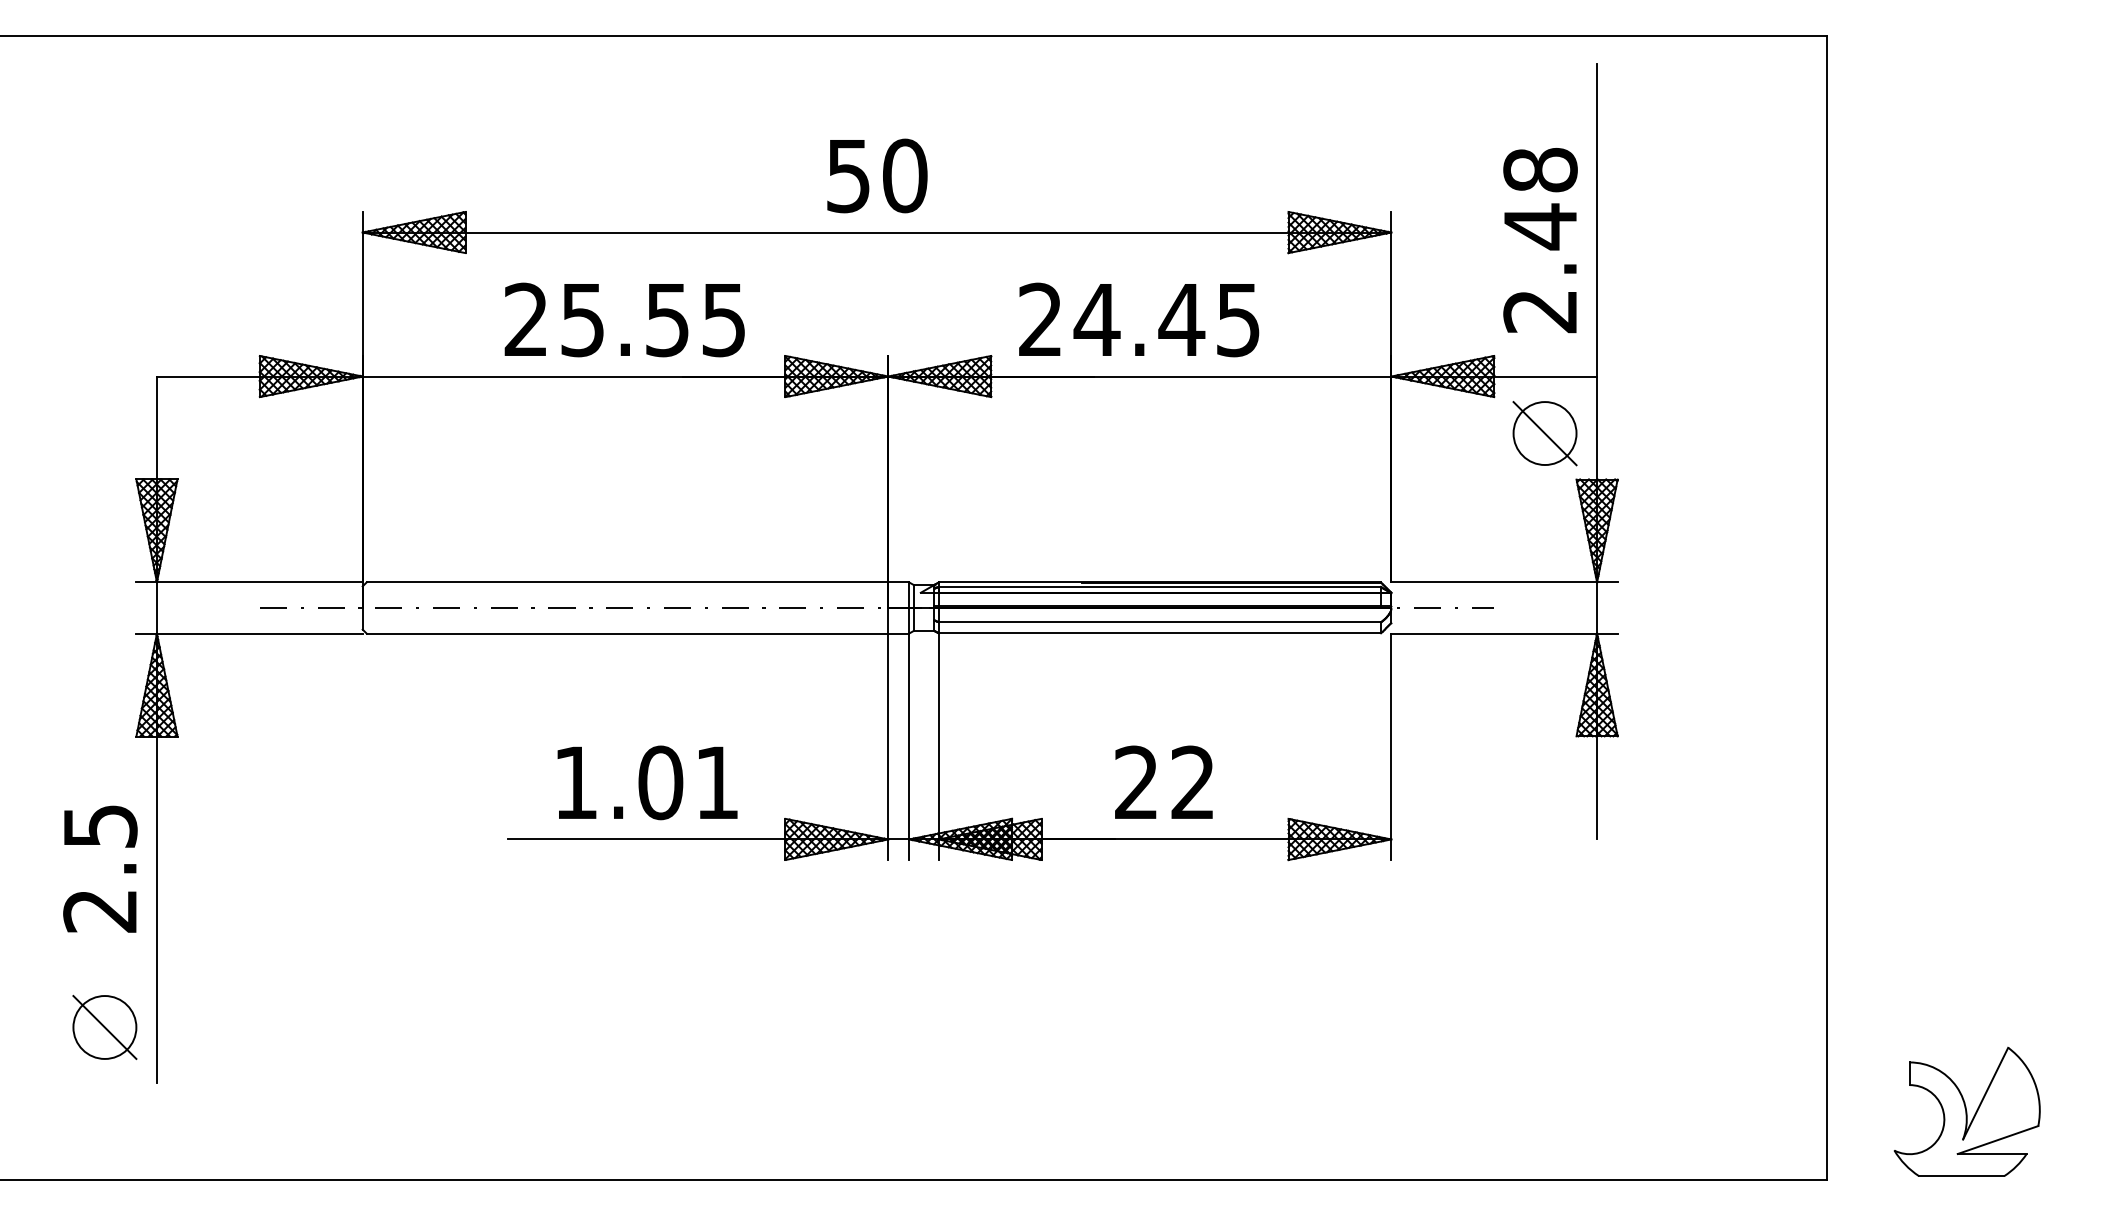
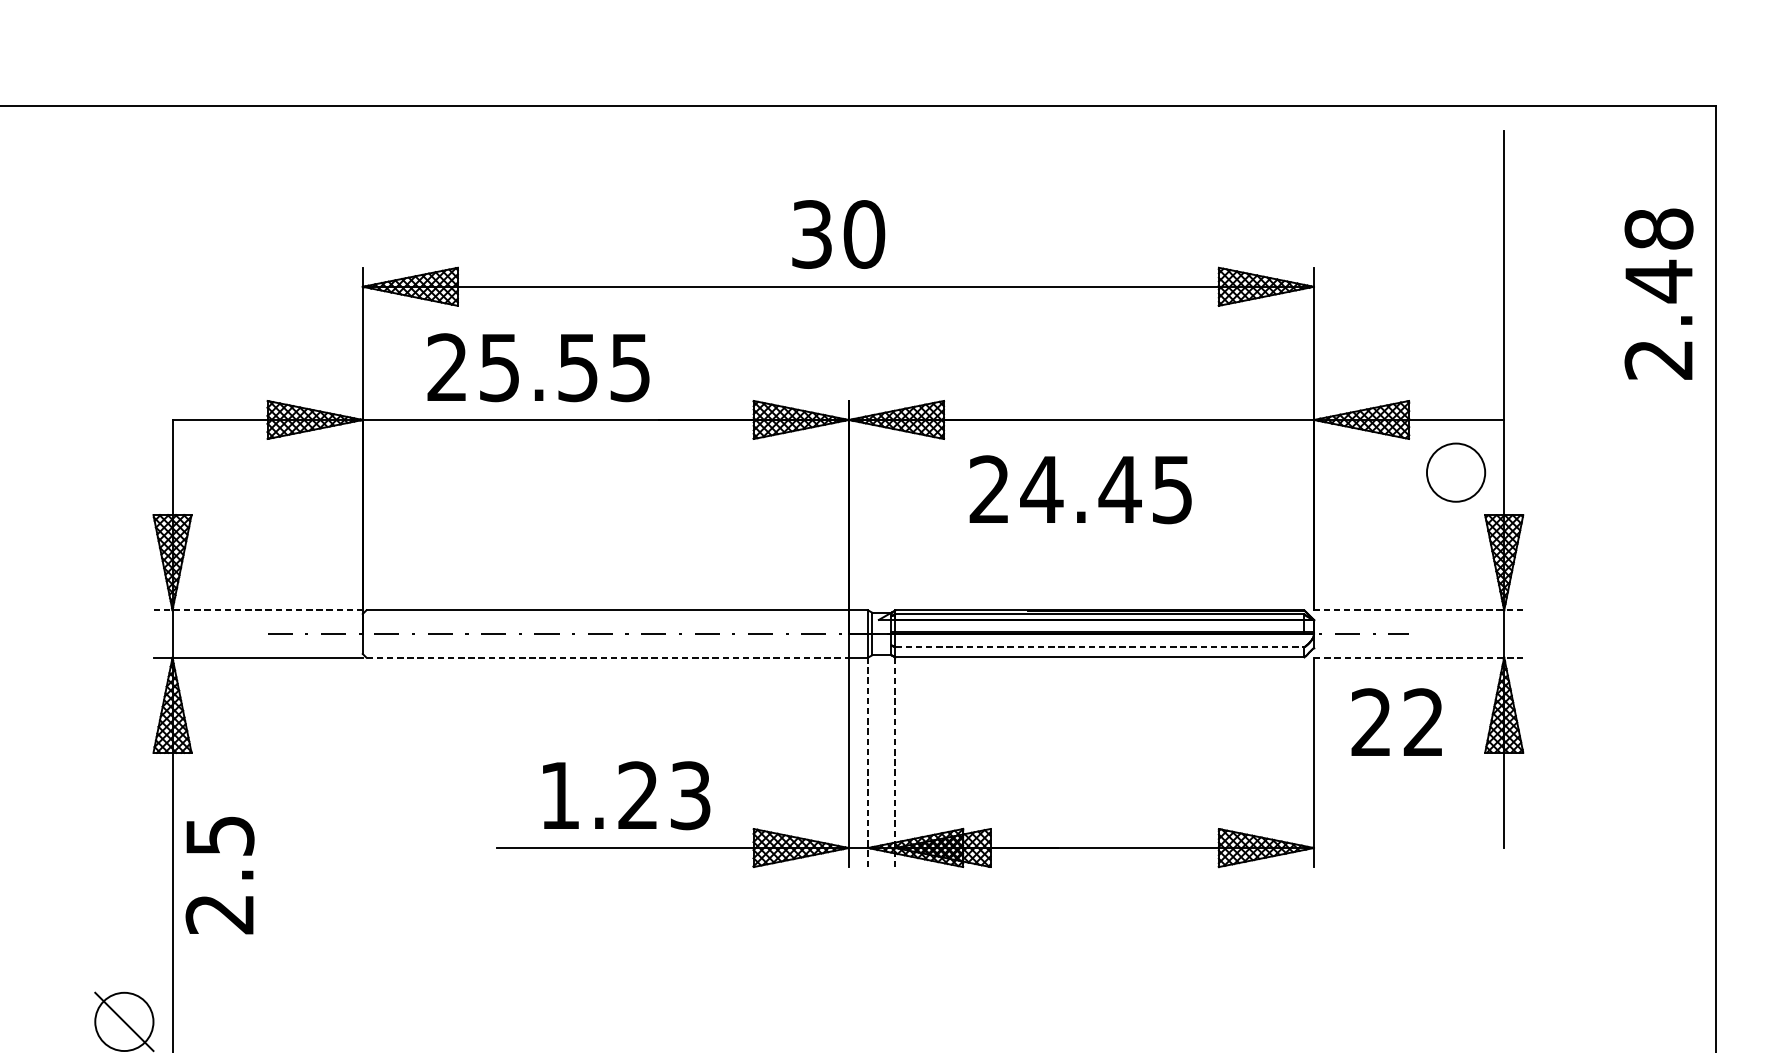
text: (848, 175) -> (811, 234), 50 -> 30
text: (1540, 240) -> (1659, 294), moved
text: (624, 319) -> (538, 367), moved
text: (1139, 319) -> (1081, 489), moved
line: (1544, 433) -> (1455, 472), removed
line: (250, 582) -> (259, 610), solid -> dashed
line: (1504, 582) -> (1418, 610), solid -> dashed
line: (1160, 622) -> (1100, 647), solid -> dashed
line: (627, 633) -> (607, 657), solid -> dashed
line: (1505, 633) -> (1419, 657), solid -> dashed
line: (909, 746) -> (868, 762), solid -> dashed
line: (938, 747) -> (895, 763), solid -> dashed
text: (1163, 781) -> (1396, 721), moved
text: (688, 782) -> (664, 795), 1.01 -> 1.23
text: (100, 868) -> (220, 874), moved

